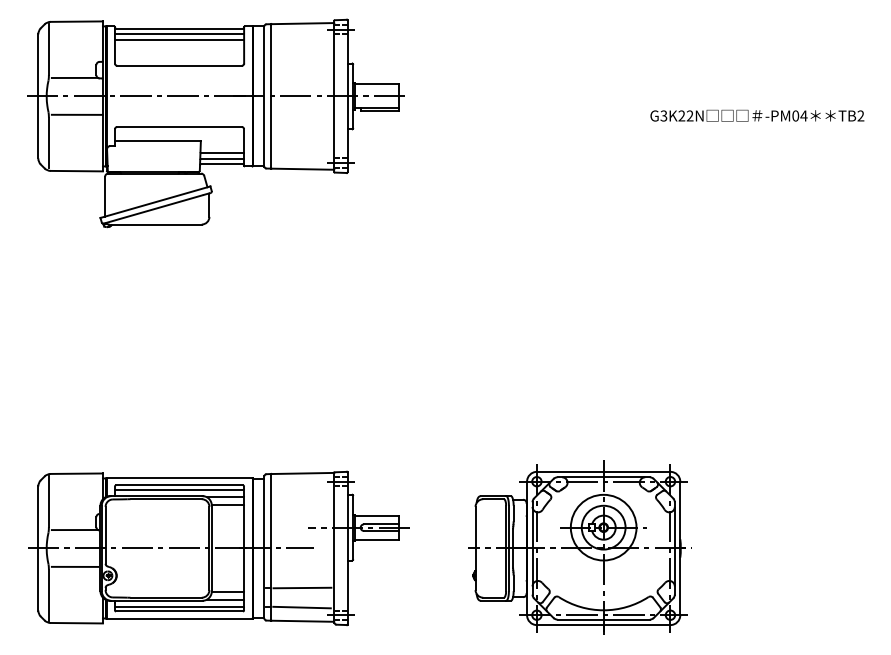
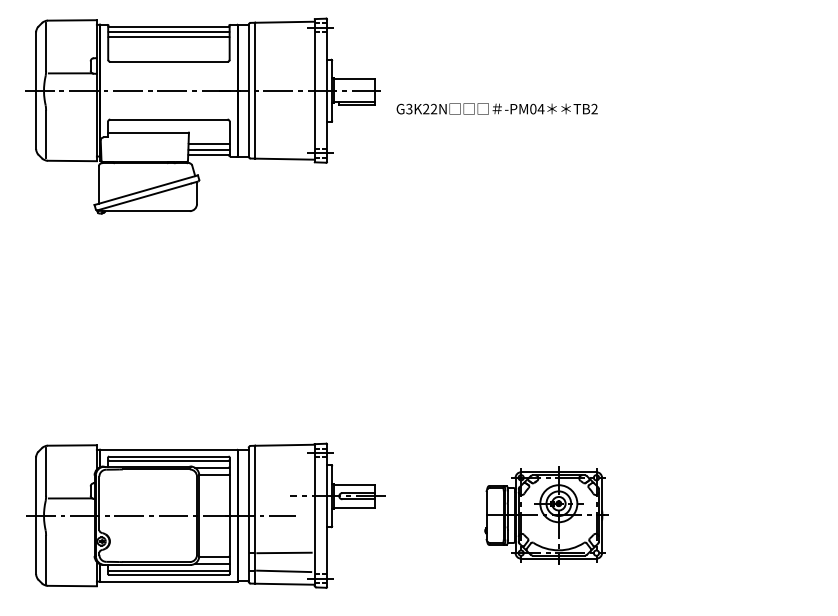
line: (76, 115) -> (72, 108), removed
text: (756, 115) -> (496, 108), moved
part: (580, 547) -> (545, 514), size x0.6
line: (74, 567) -> (70, 533), removed

